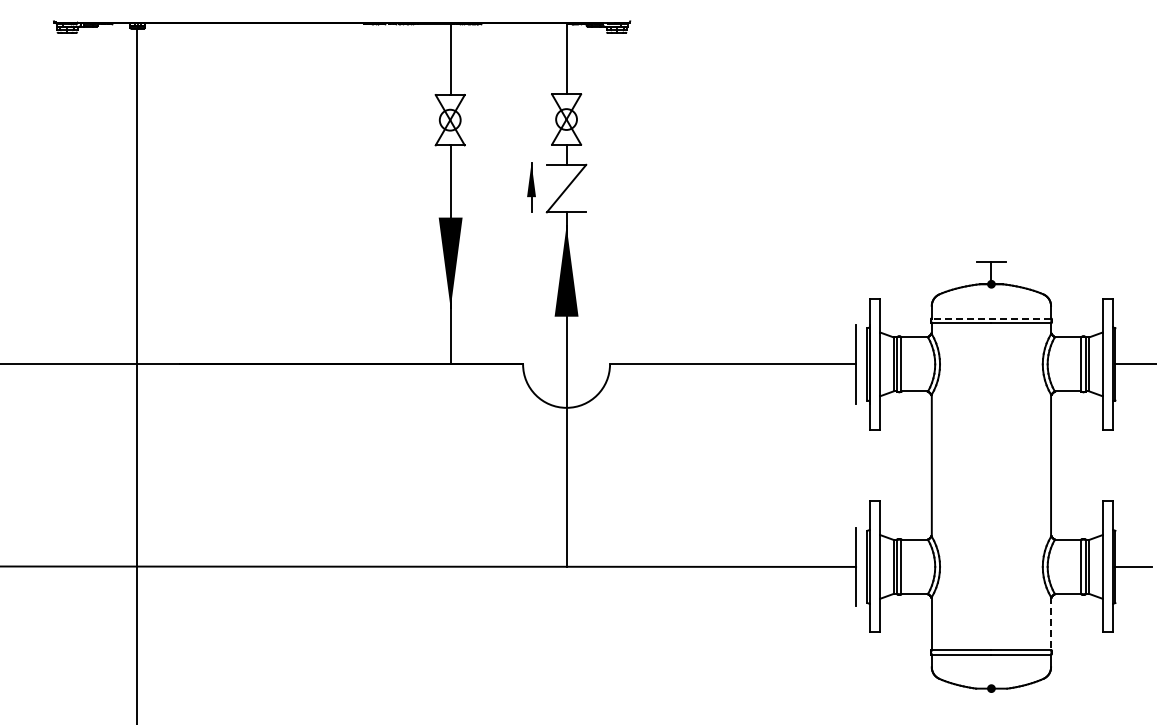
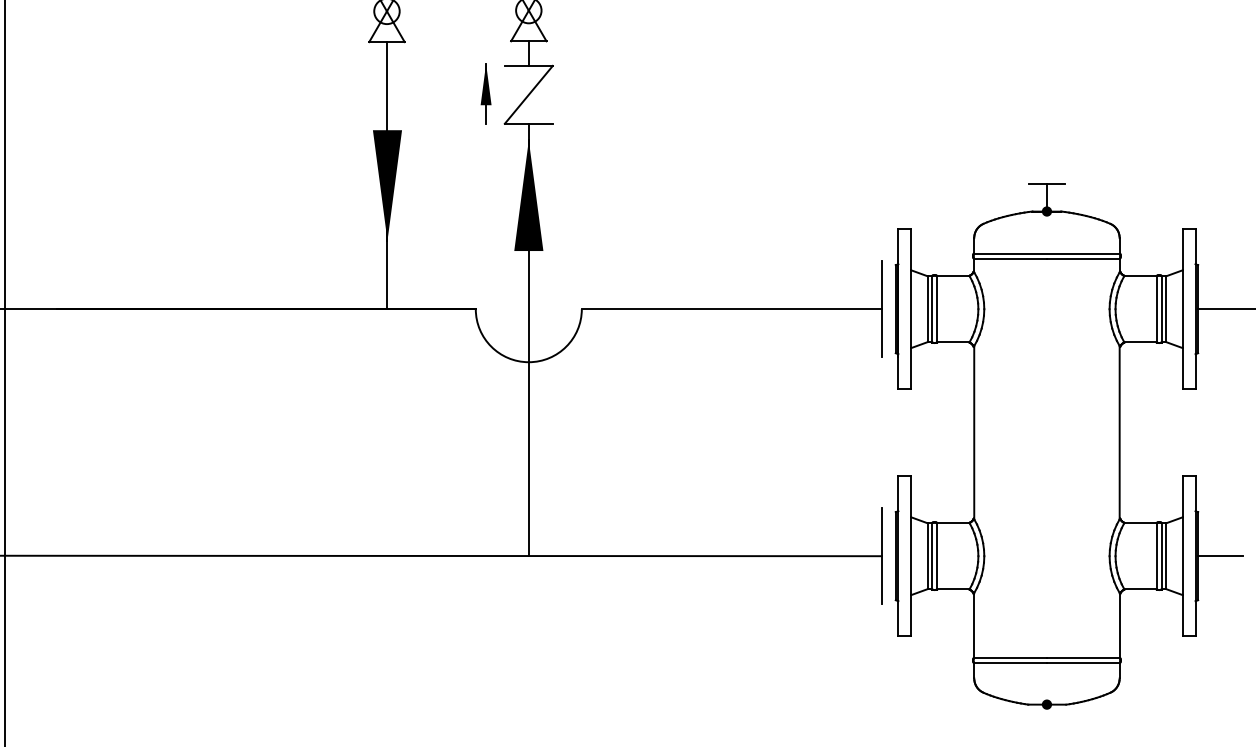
line: (991, 318) -> (1047, 253), dashed -> solid
line: (1051, 623) -> (1120, 625), dashed -> solid

